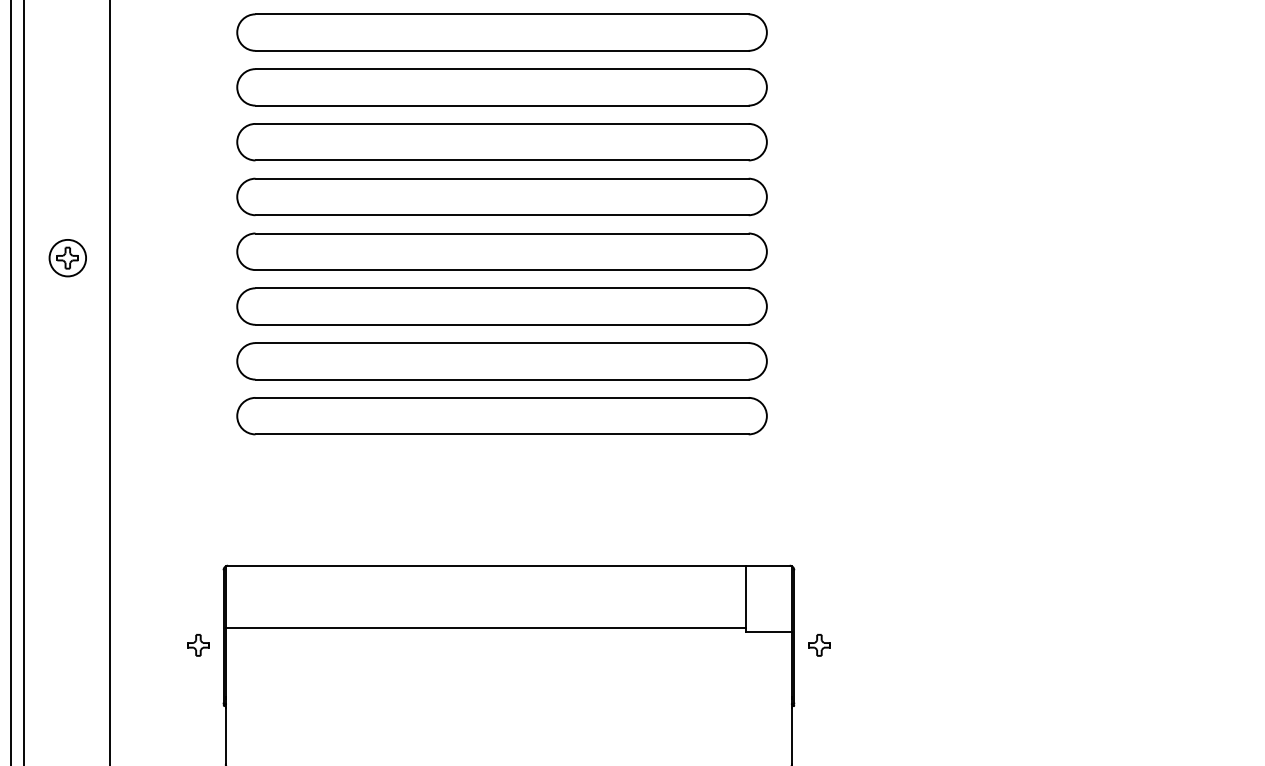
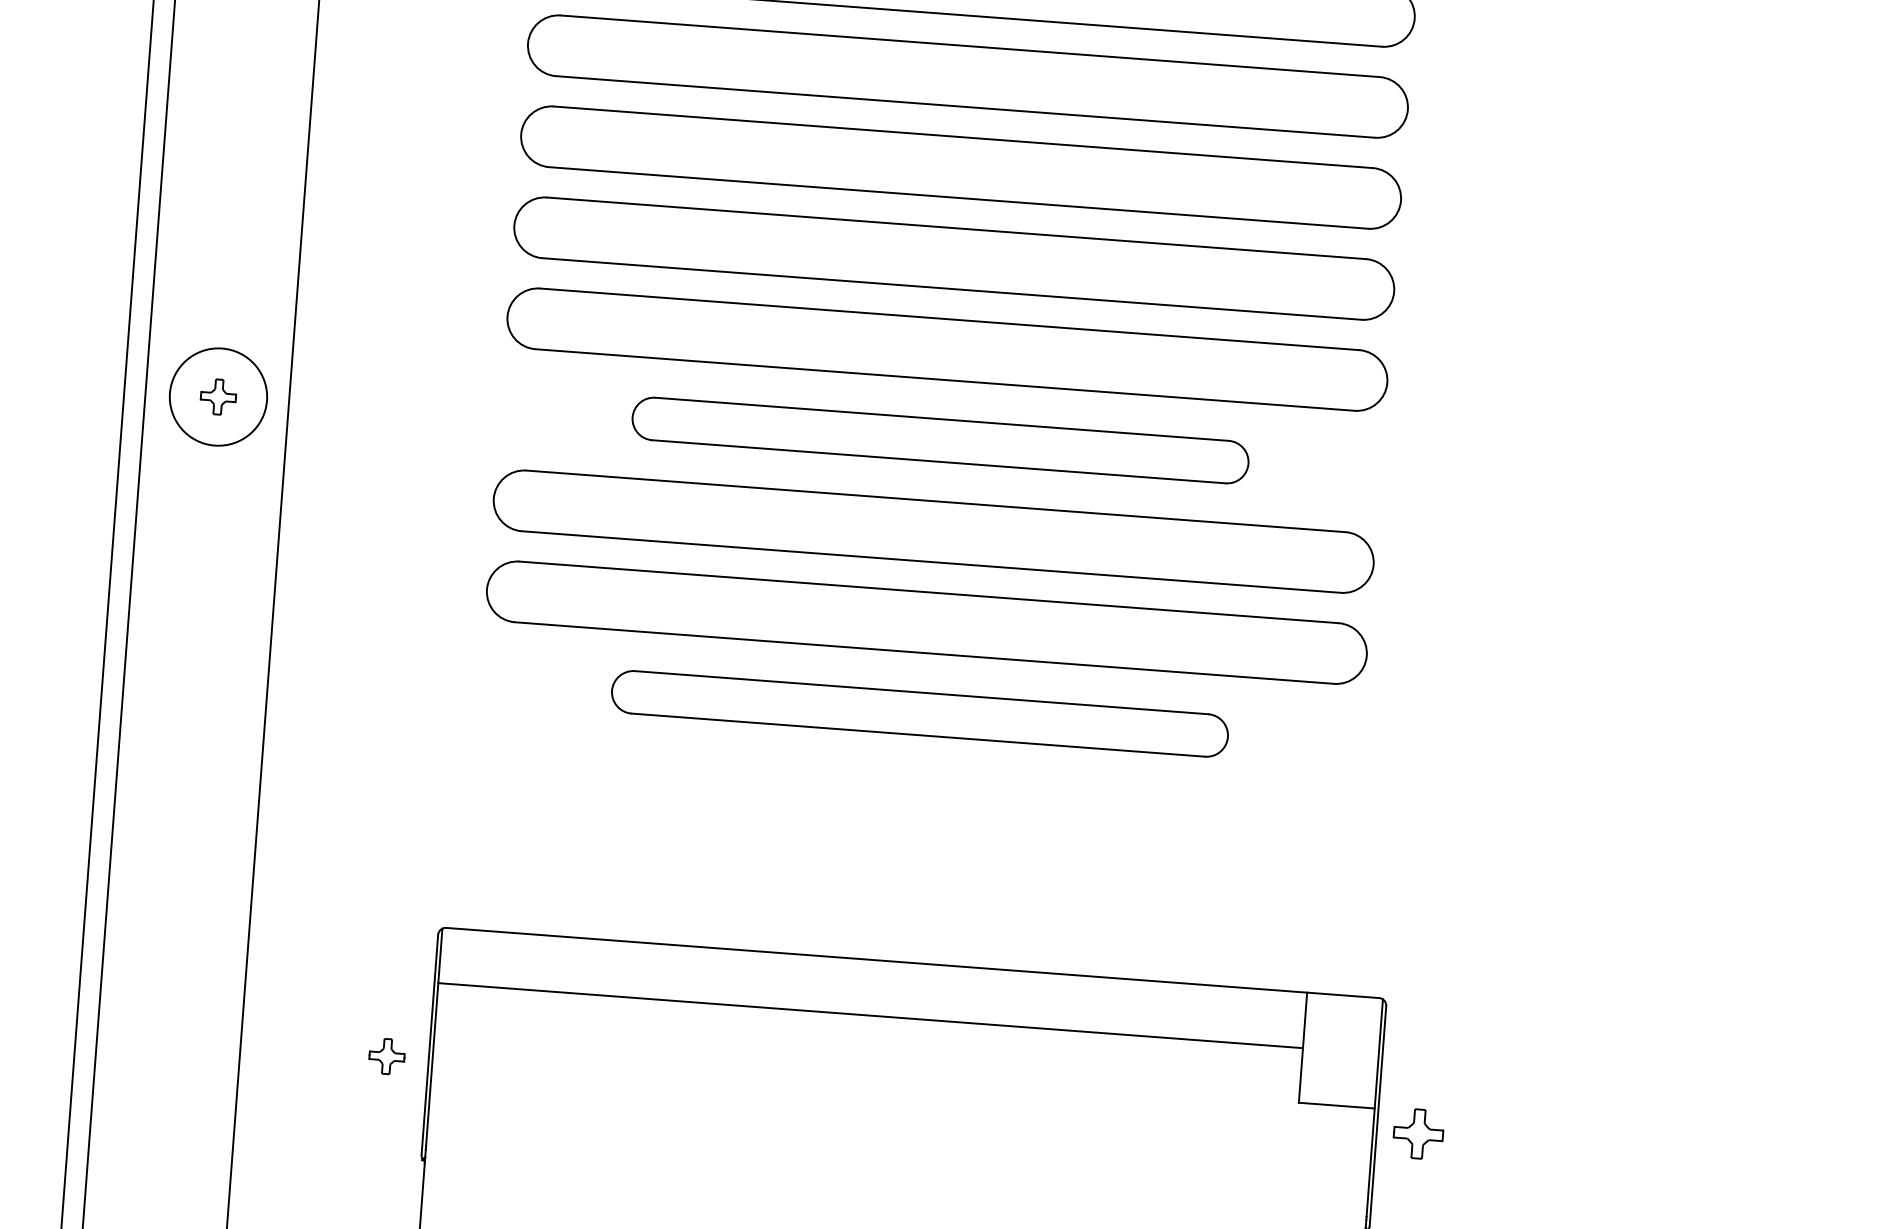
part: (501, 251) -> (939, 440), size x0.7
circle: (67, 257) -> (217, 395), size x1.6
part: (501, 416) -> (919, 714), size x0.7
line: (485, 628) -> (869, 1016), moved
part: (819, 645) -> (1418, 1134), size x1.4

